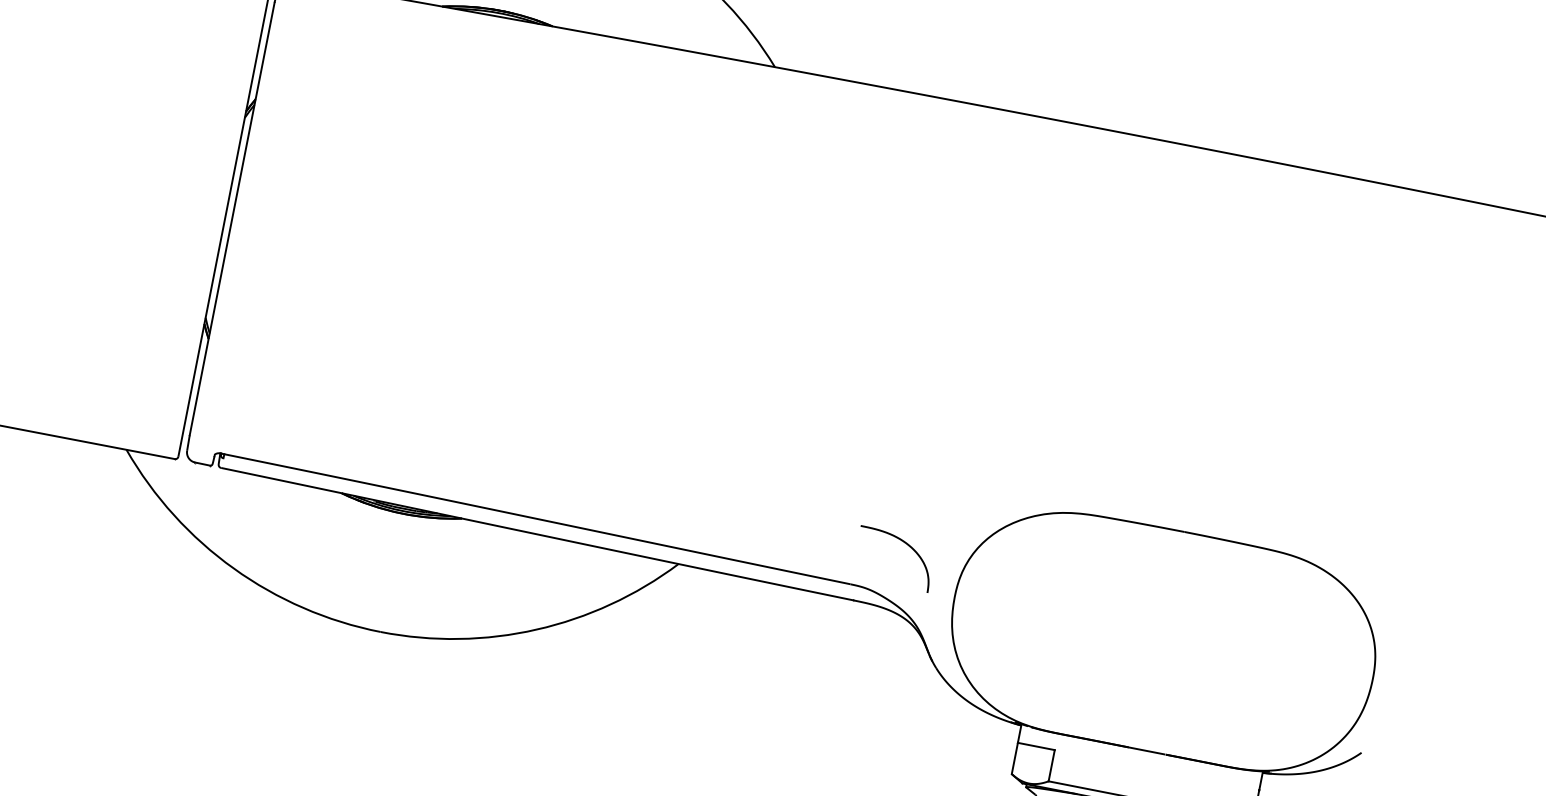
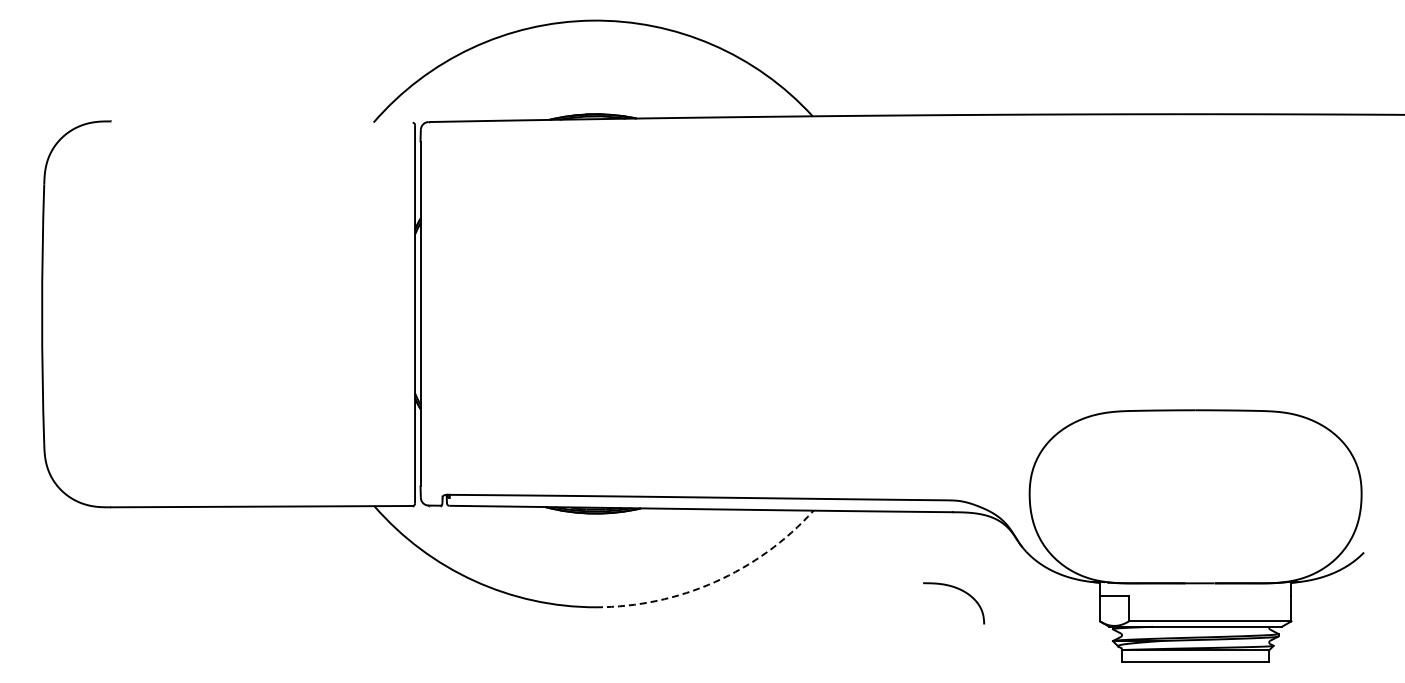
curve: (907, 545) -> (961, 591), moved
arc: (537, 630) -> (715, 582), solid -> dashed

